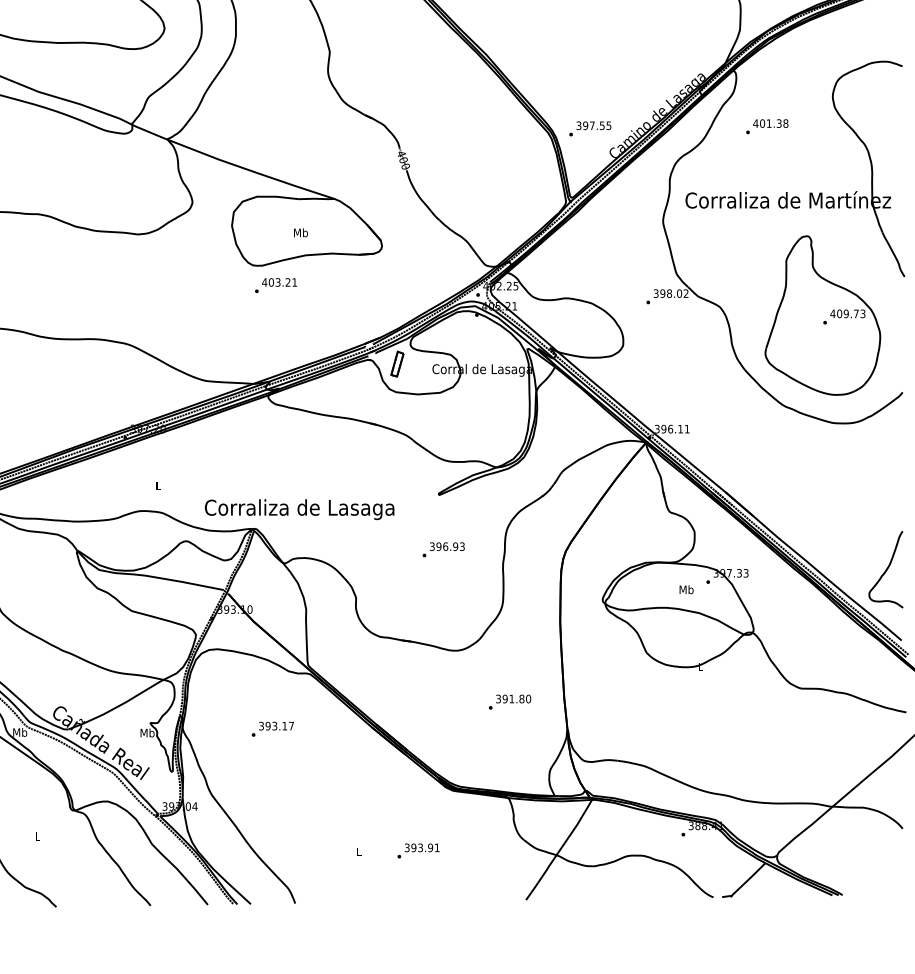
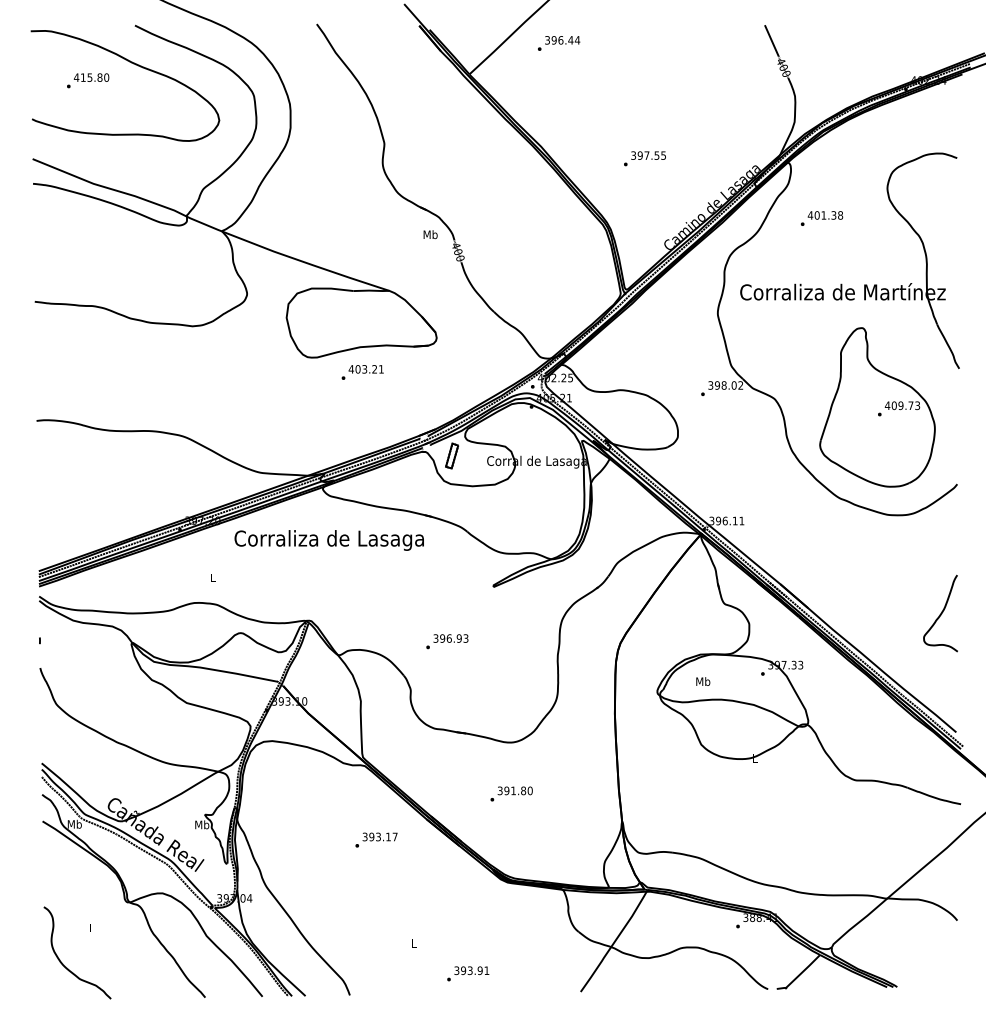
text: (589, 128) -> (644, 158), moved
text: (300, 232) -> (430, 234), moved
text: (275, 285) -> (362, 372), moved
text: (298, 509) -> (328, 540), moved
text: (443, 549) -> (447, 641), moved
curve: (885, 569) -> (940, 613), moved
text: (686, 589) -> (703, 681), moved
text: (509, 701) -> (511, 793), moved
text: (272, 728) -> (376, 839), moved
text: (418, 850) -> (468, 973), moved

